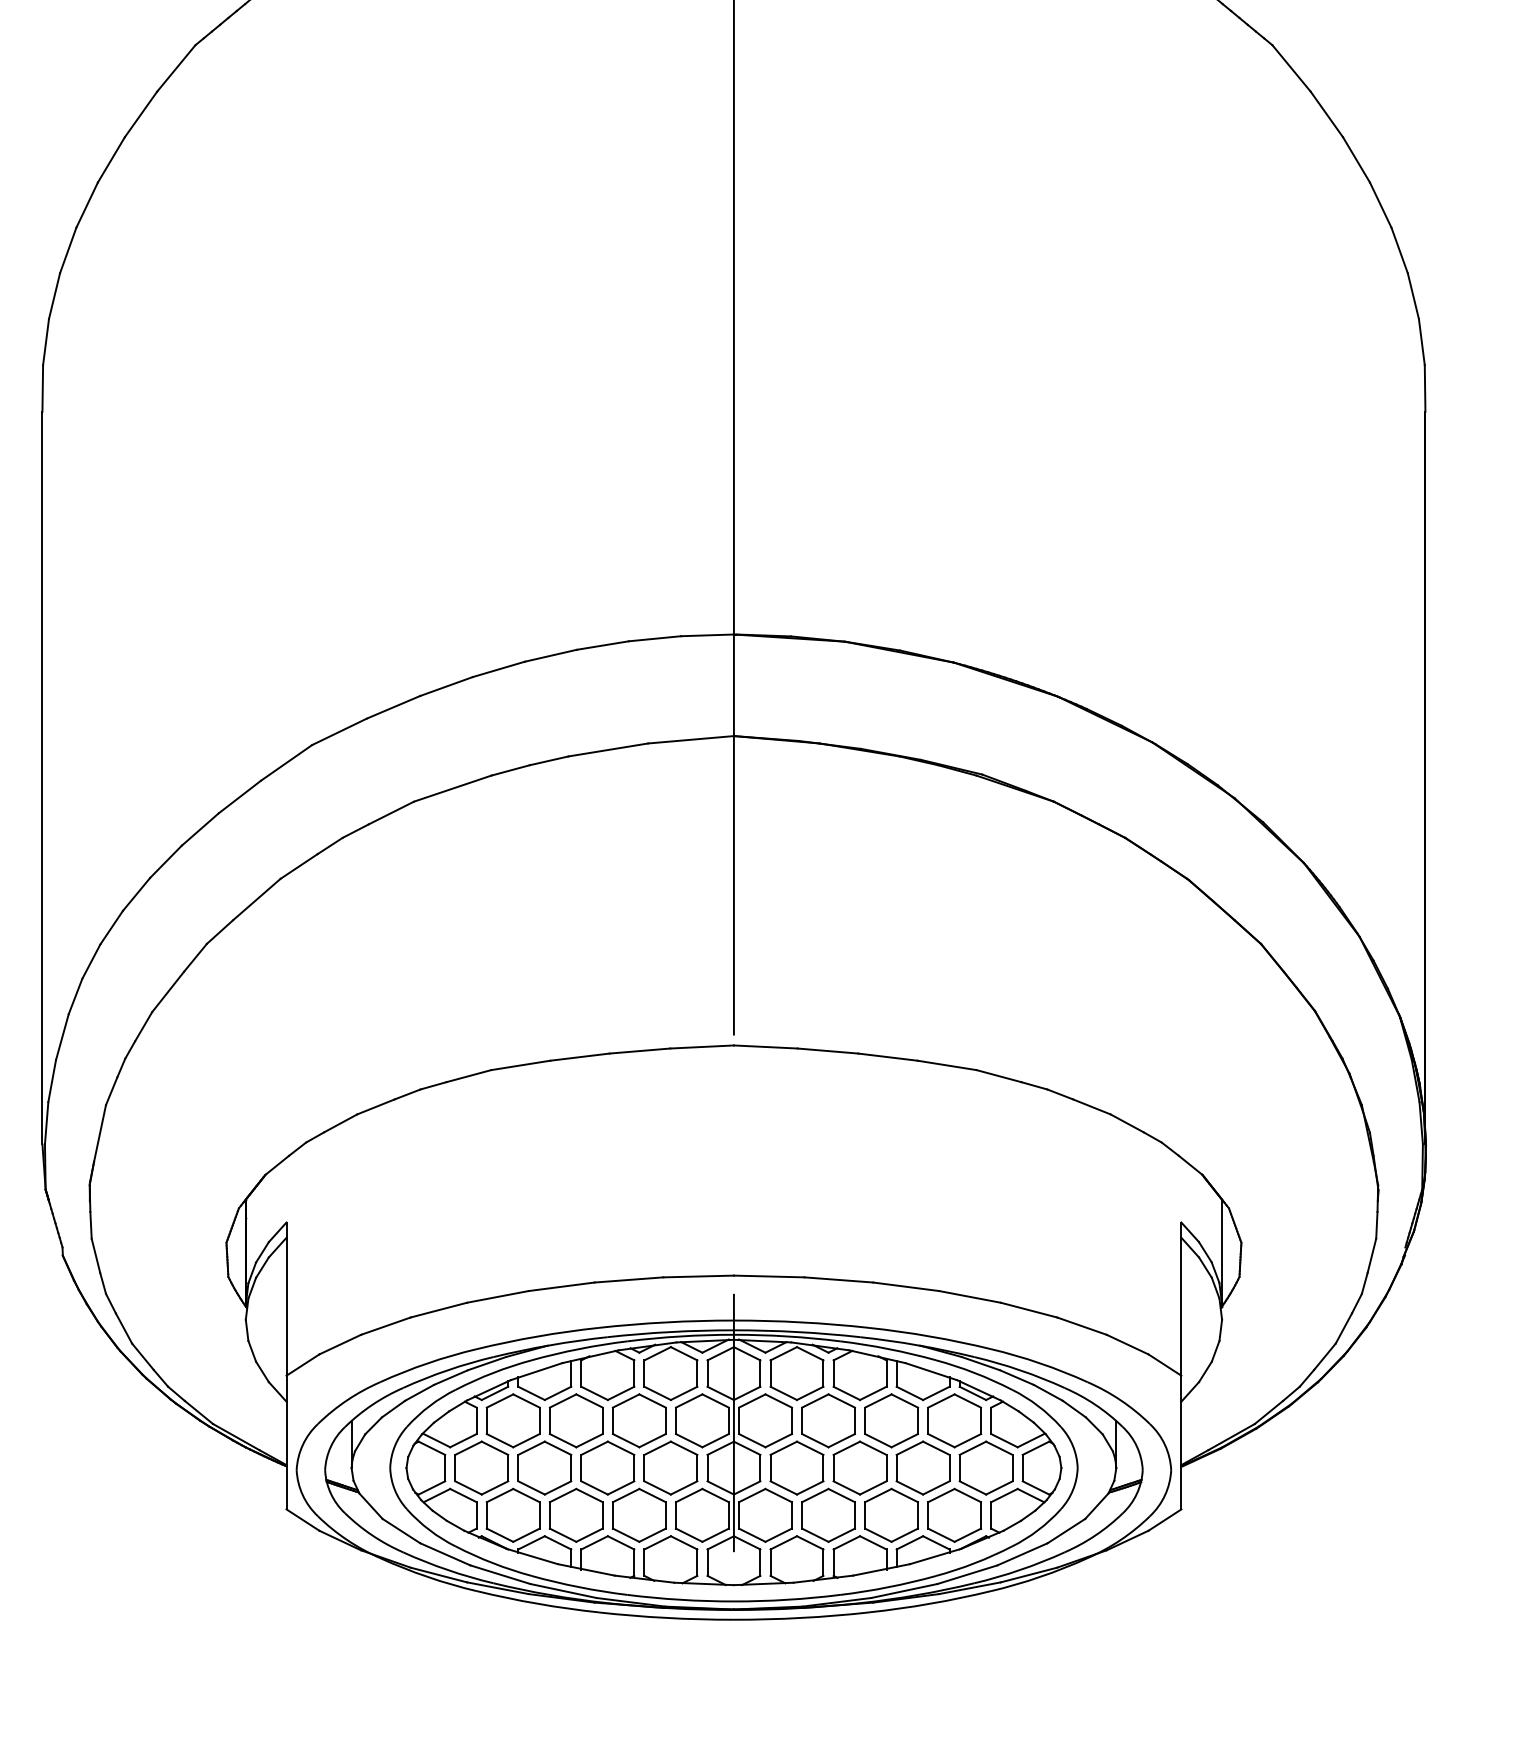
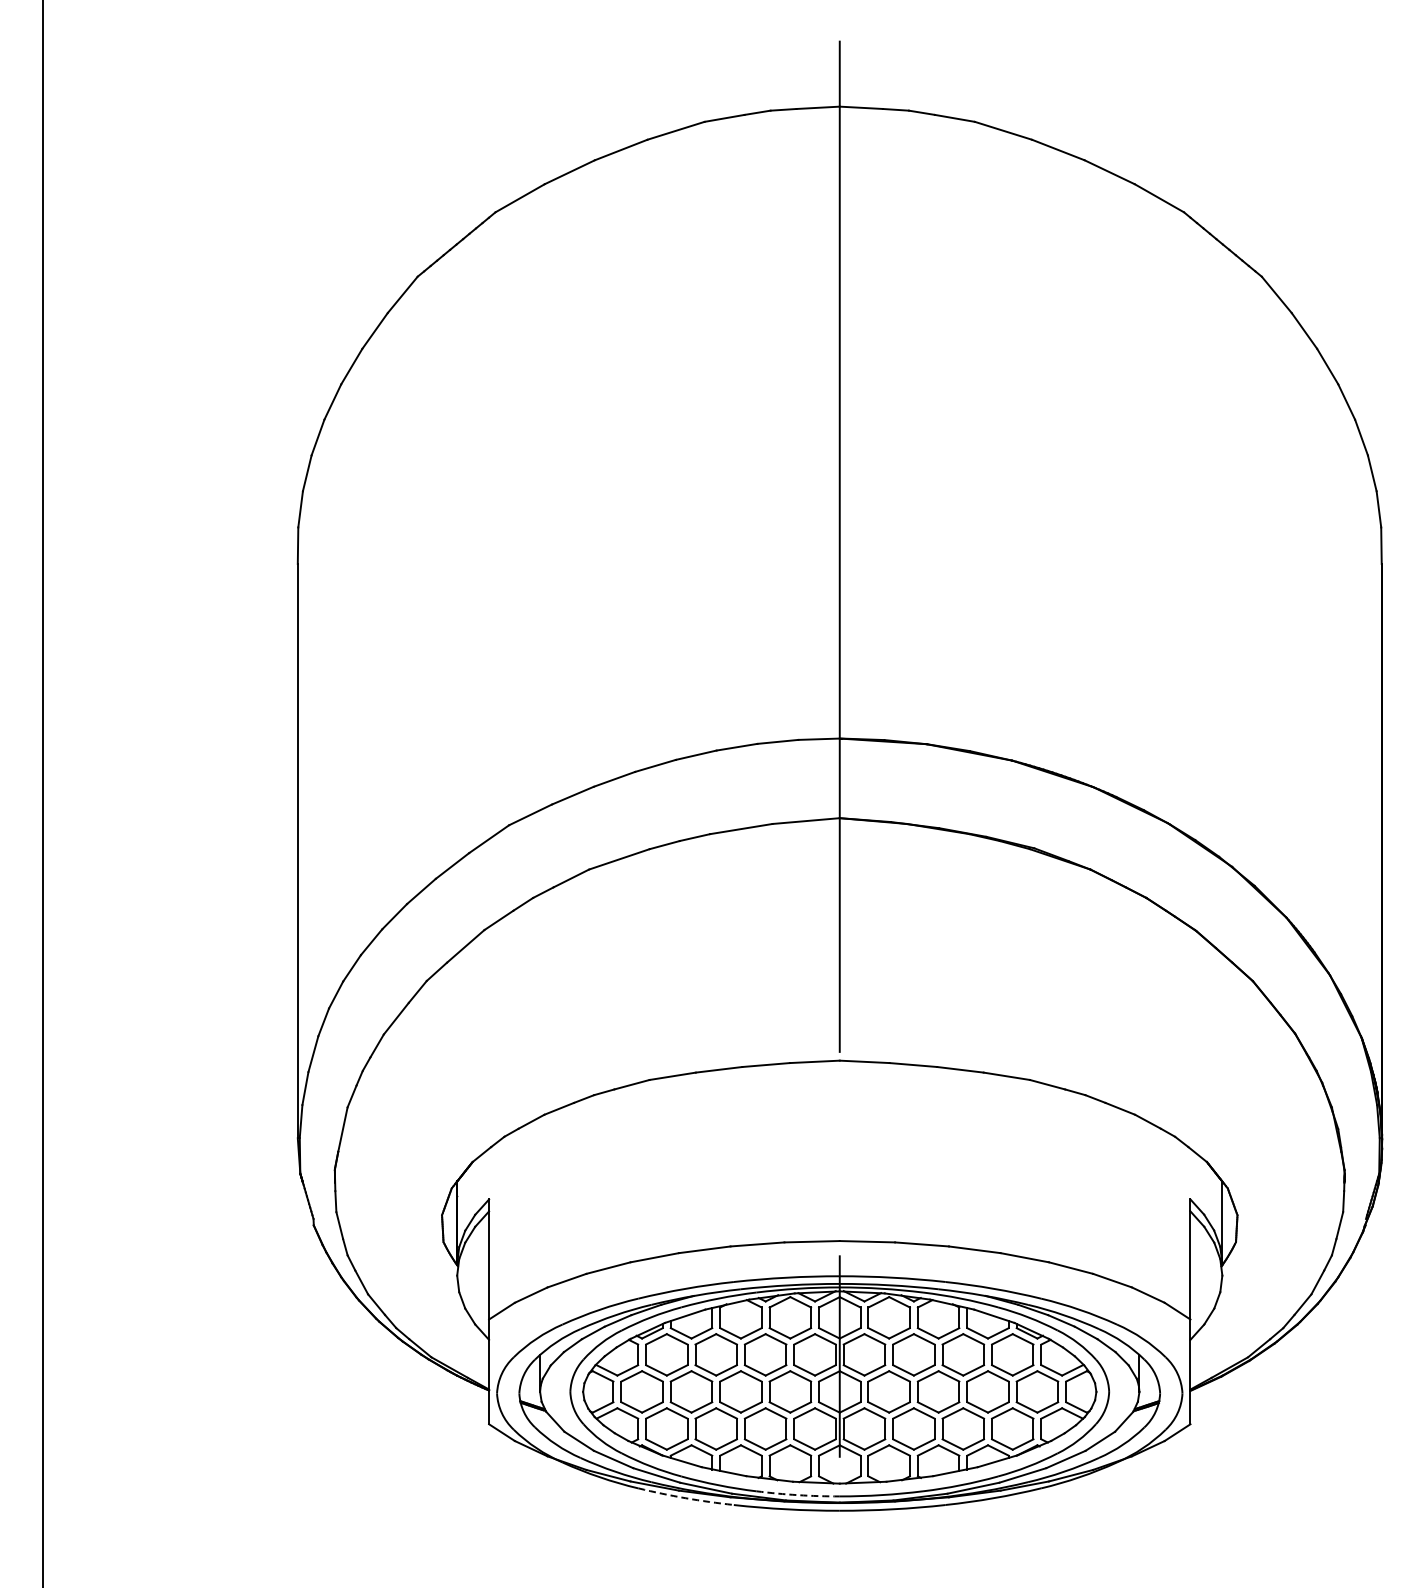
arc: (681, 1600) -> (798, 1495), solid -> dashed
arc: (537, 1604) -> (685, 1498), solid -> dashed

